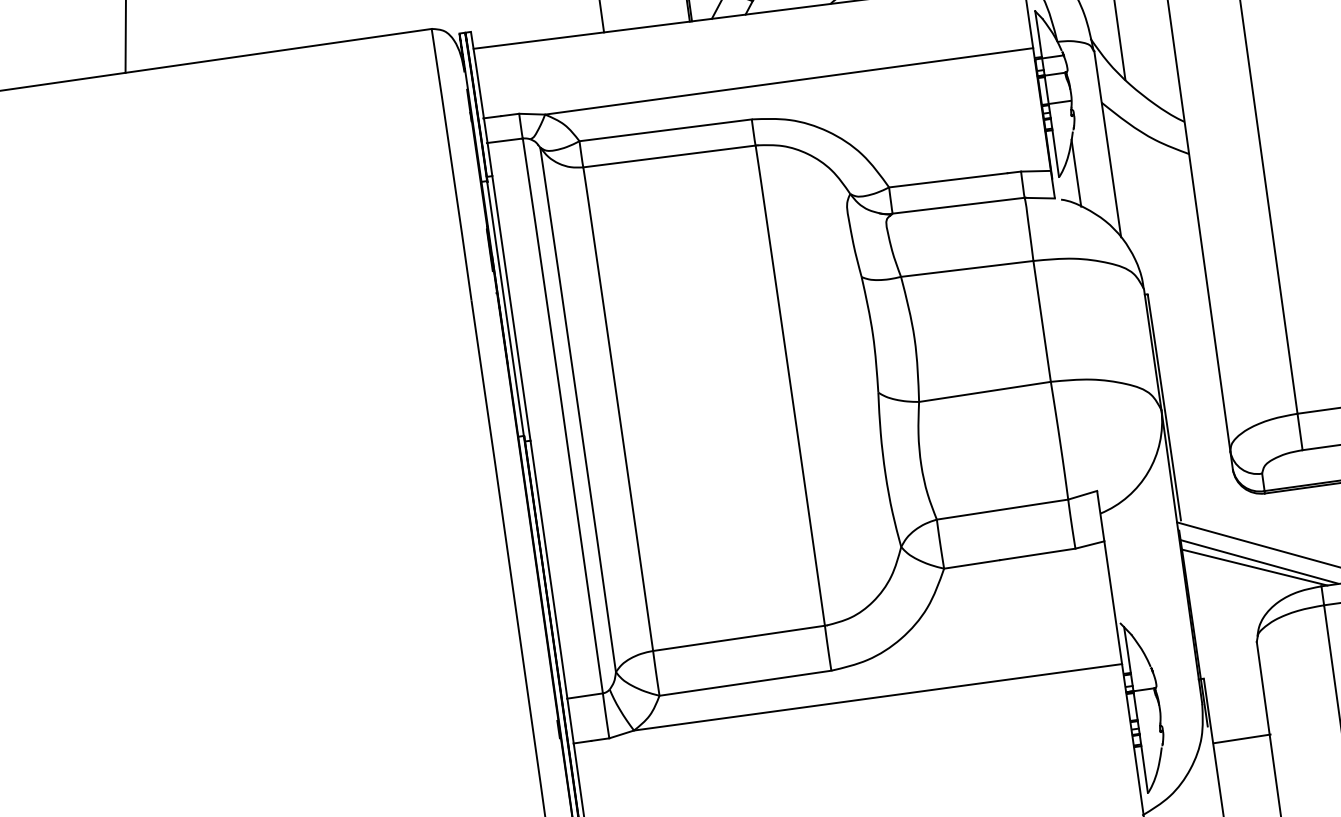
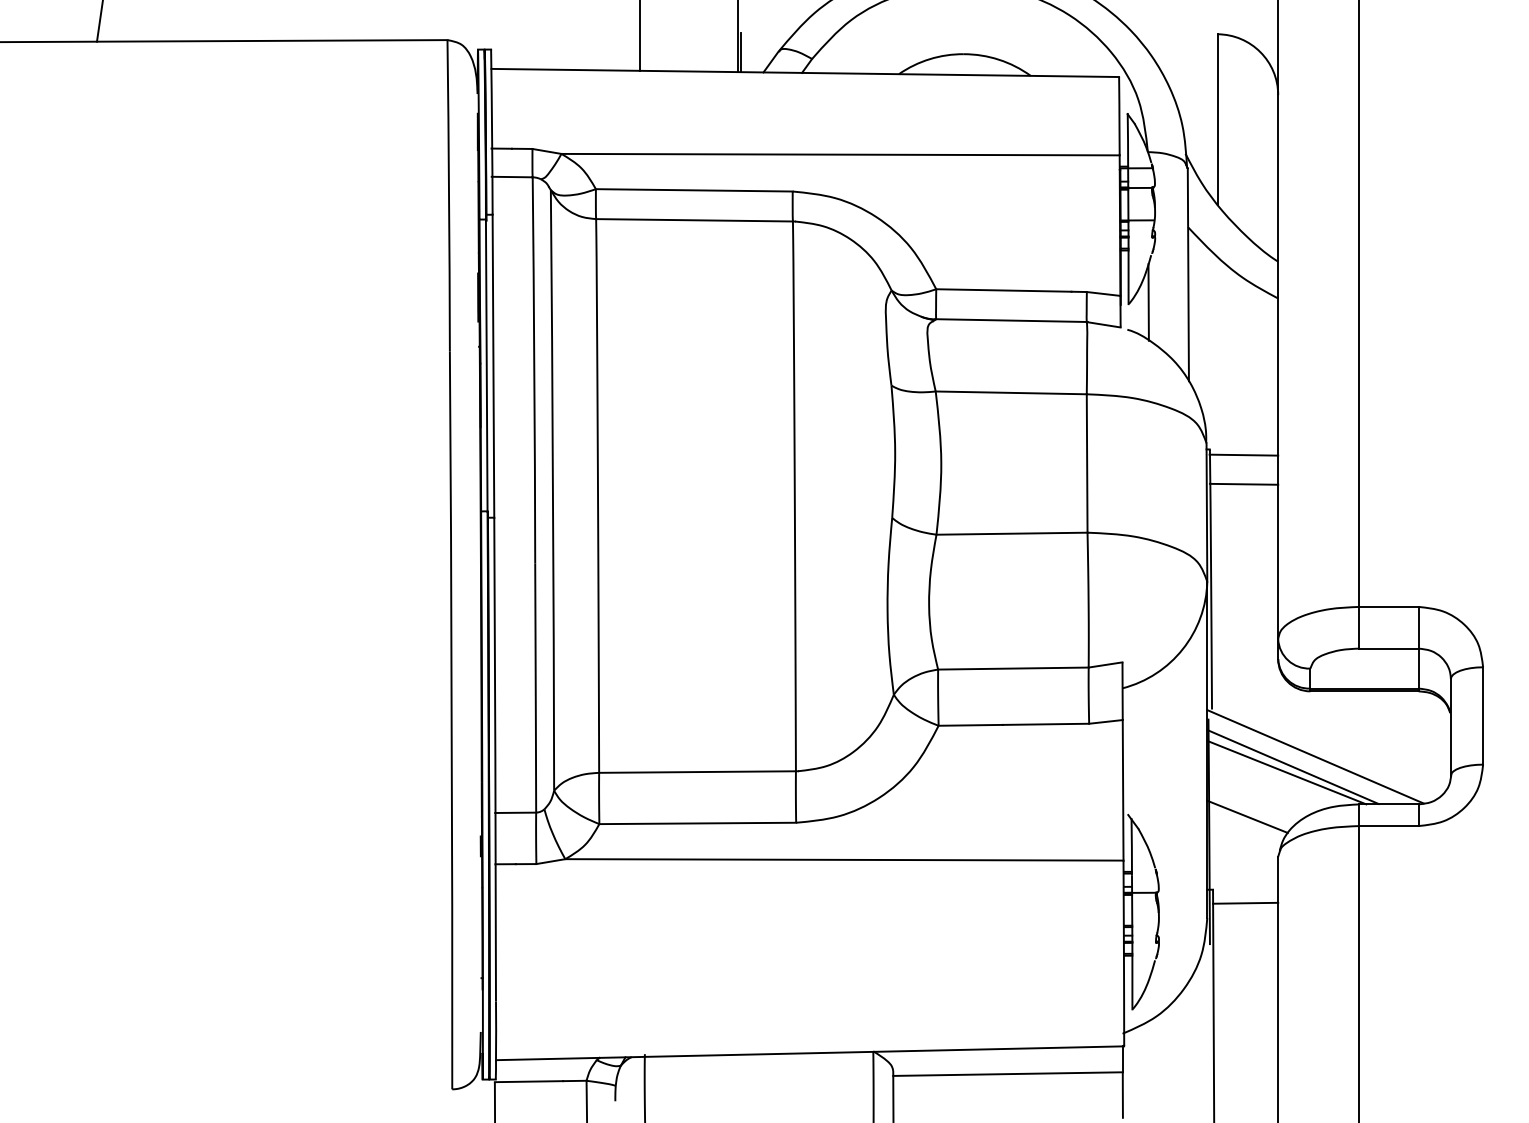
line: (1177, 294) -> (1243, 454), added
line: (1181, 319) -> (1243, 483), added
line: (1225, 610) -> (1247, 816), added
line: (1241, 738) -> (1245, 902), moved

